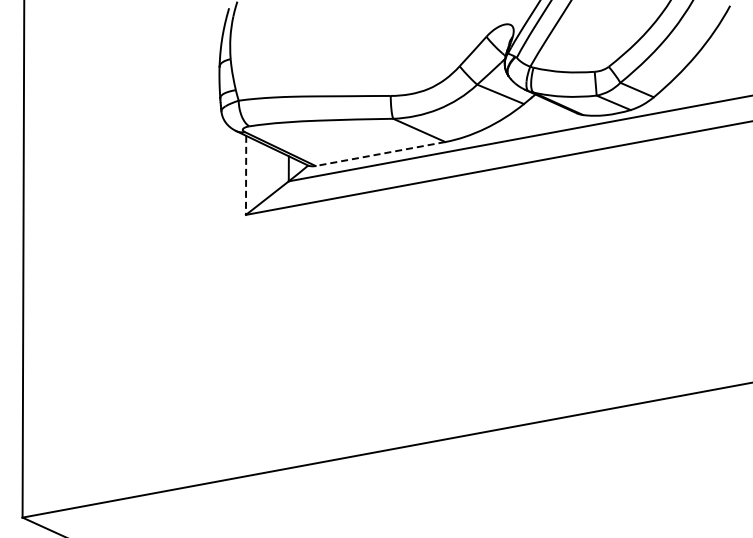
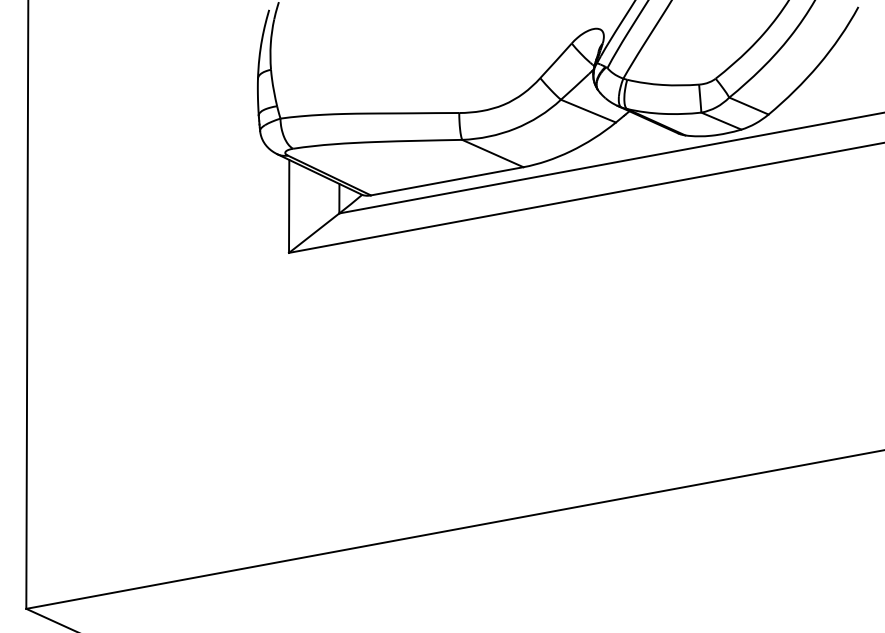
line: (380, 154) -> (447, 181), dashed -> solid
line: (246, 175) -> (289, 206), dashed -> solid

